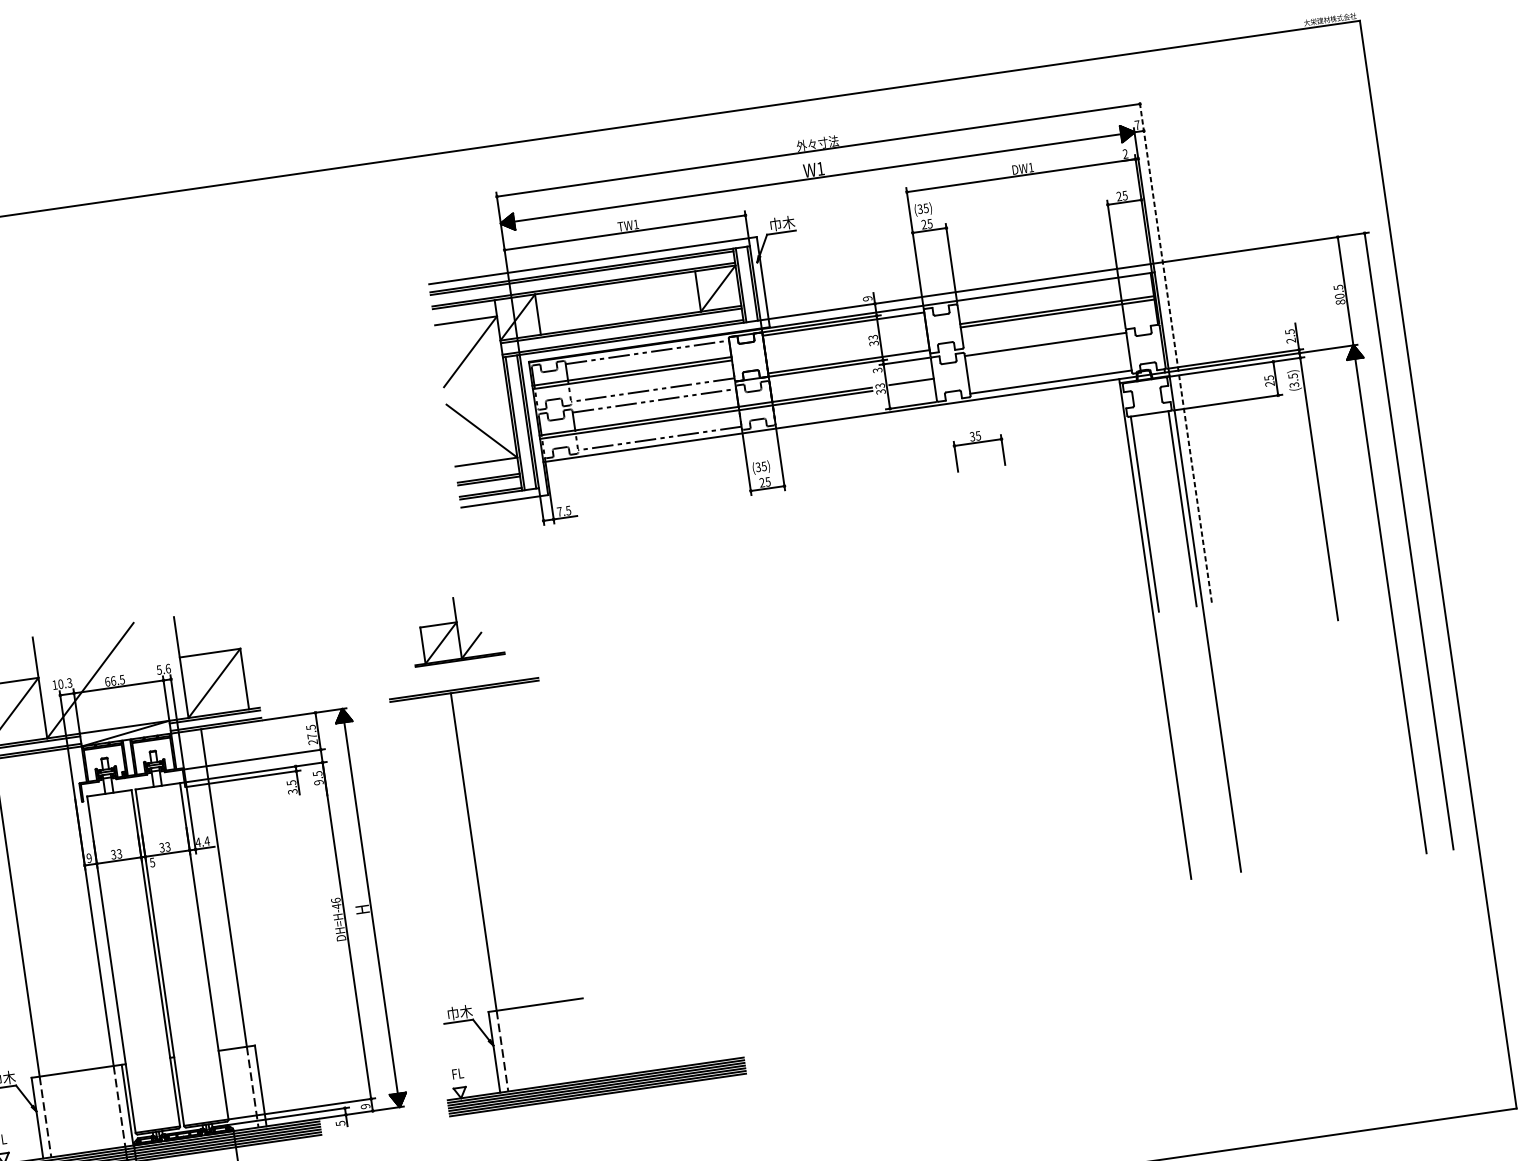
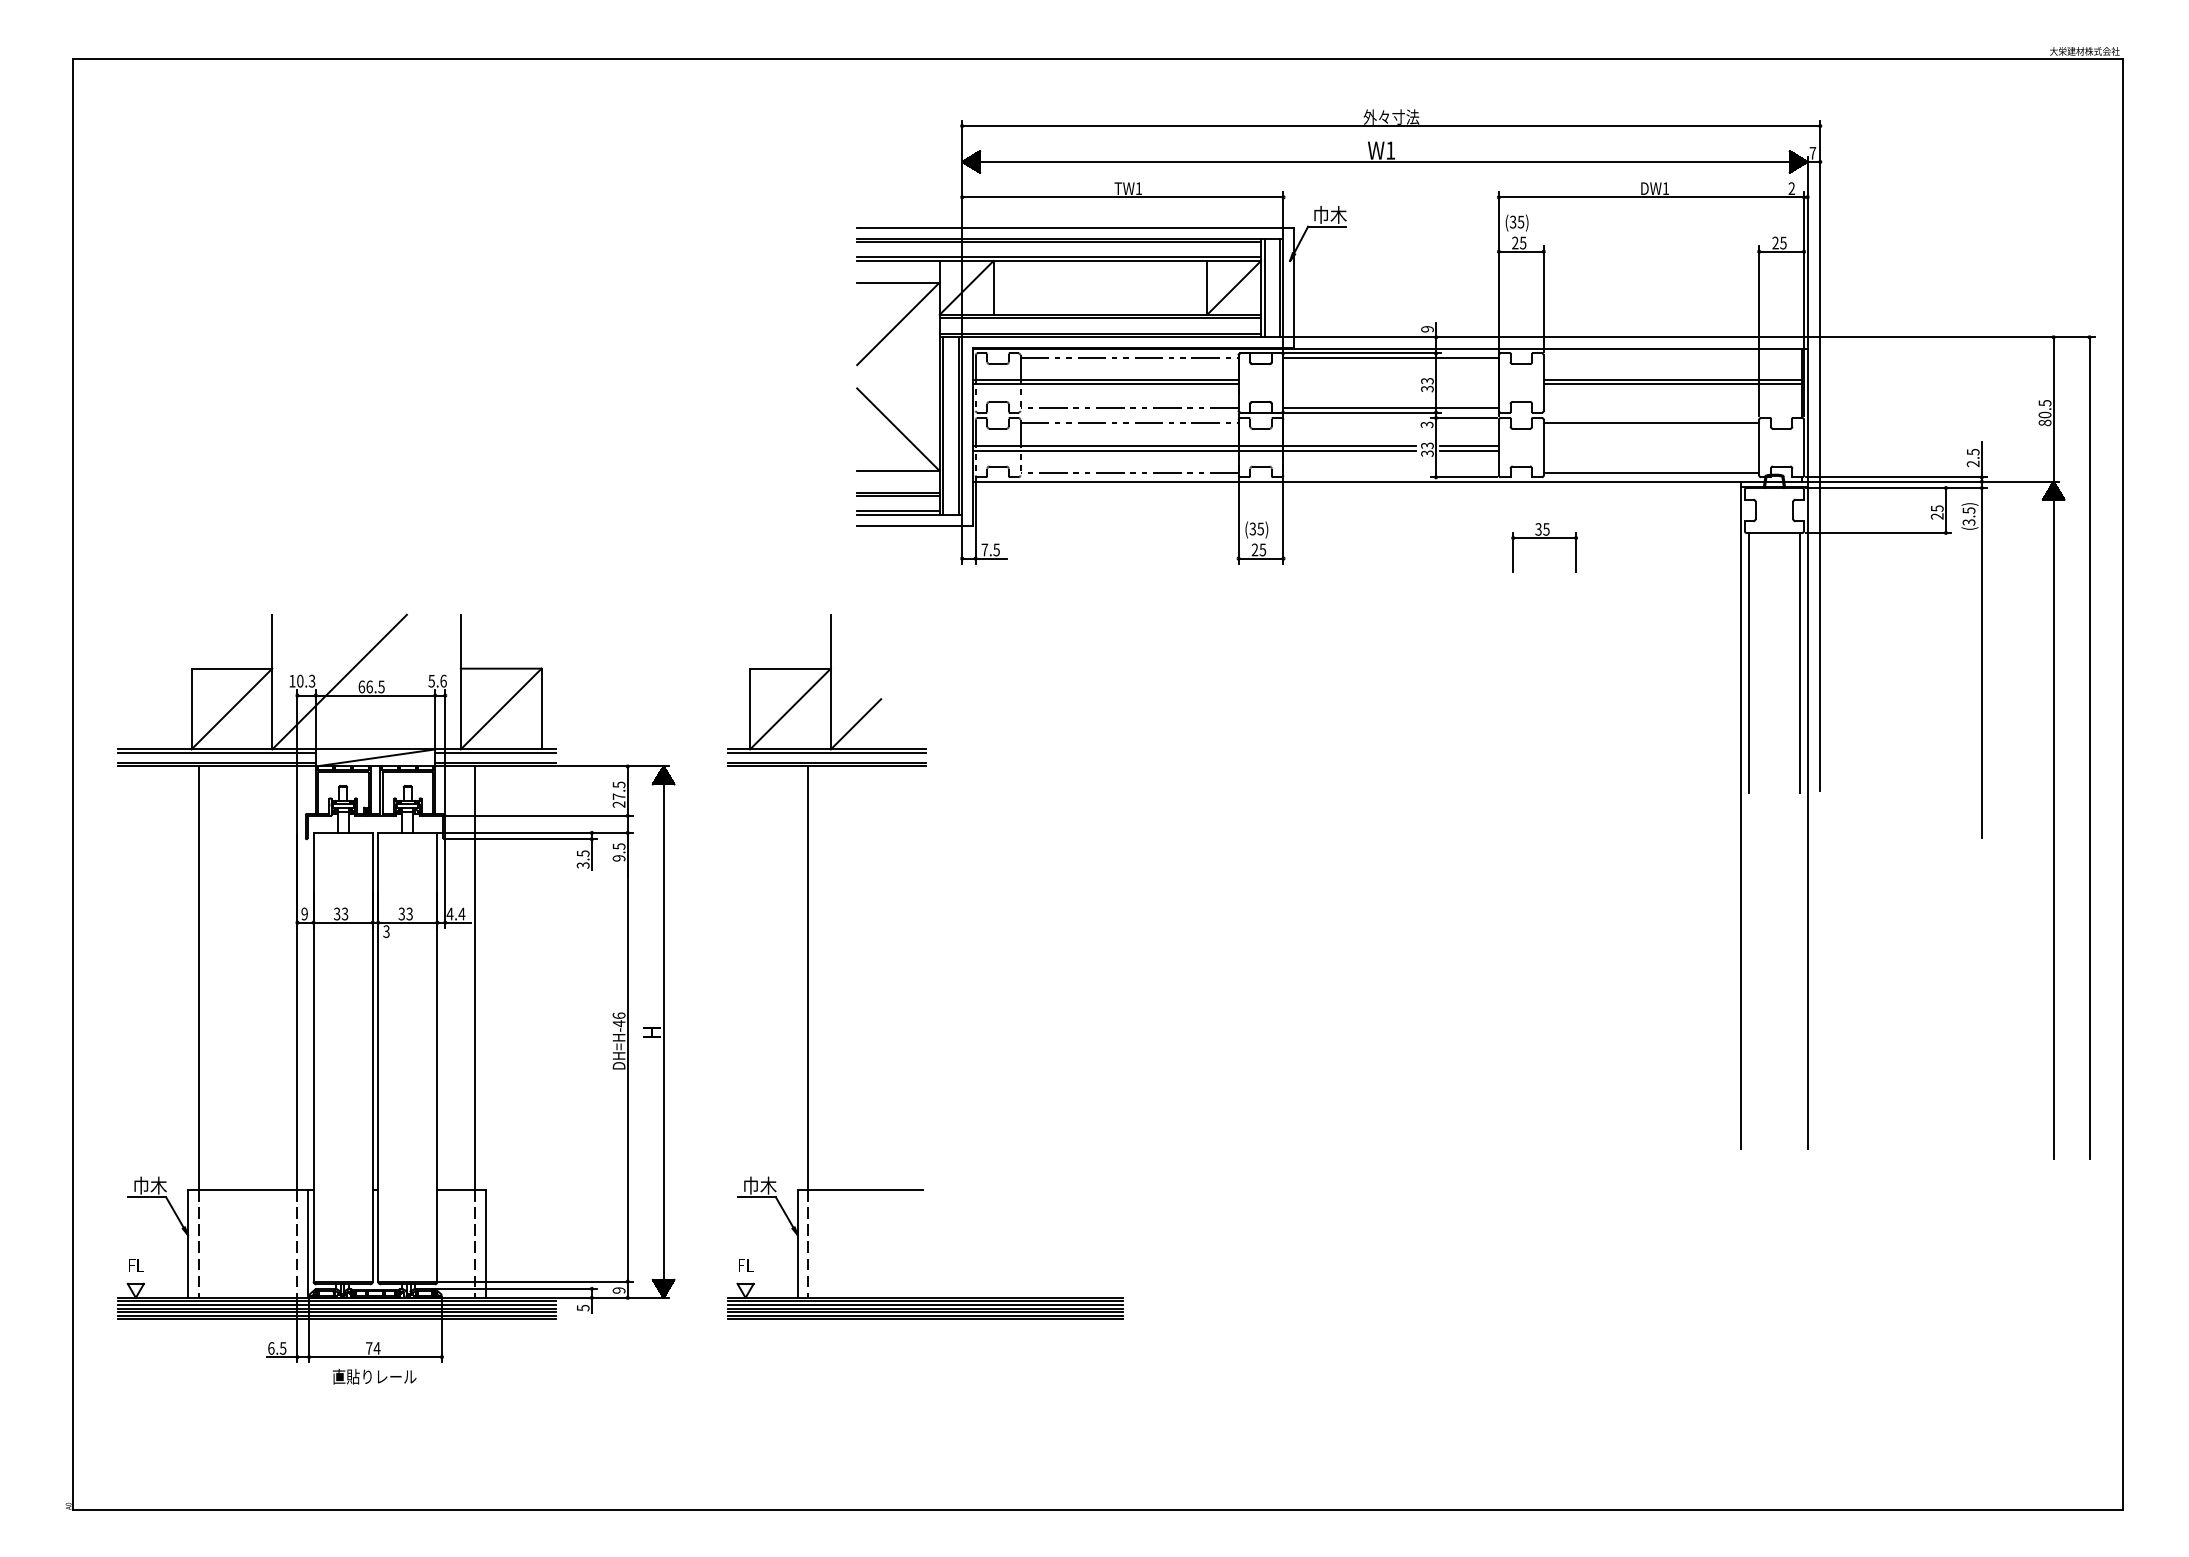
line: (1175, 350) -> (1820, 455), dashed -> solid
line: (911, 385) -> (1468, 450), added
part: (455, 629) -> (826, 683), size x1.67
text: (152, 862) -> (386, 931), 5 -> 3

